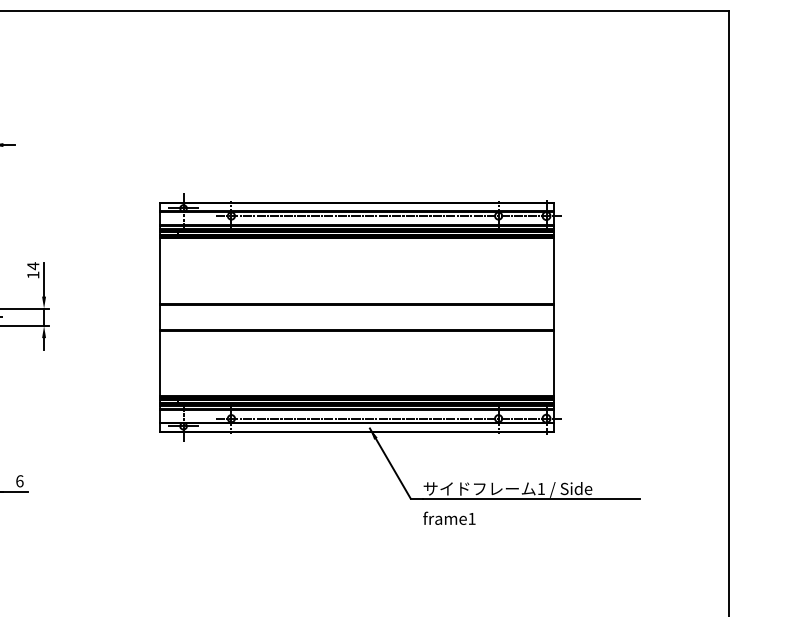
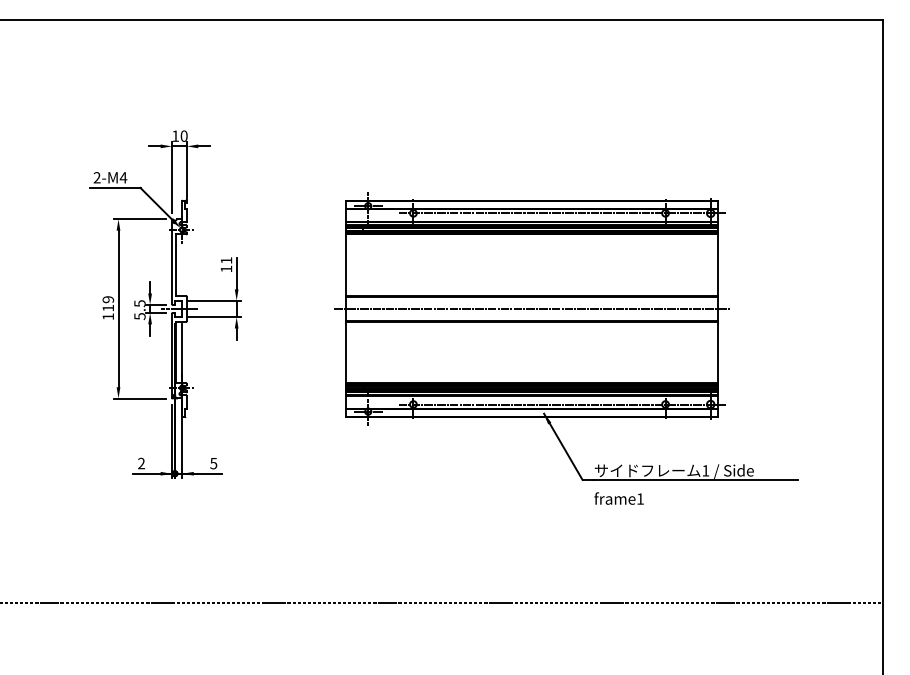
text: (33, 266) -> (226, 260), 14 -> 11
line: (356, 316) -> (531, 308), added
text: (19, 481) -> (213, 463), 6 -> 5

